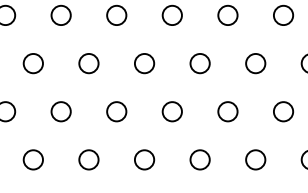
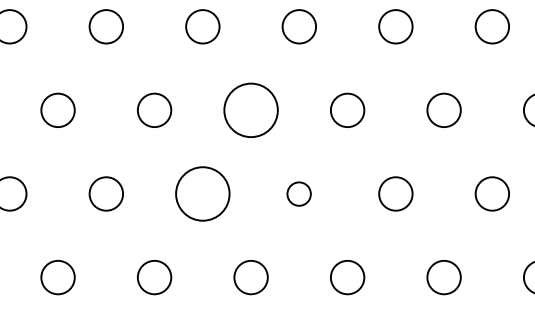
circle: (144, 63) -> (251, 110), size x1.6
circle: (116, 111) -> (202, 193), size x1.6
circle: (171, 111) -> (297, 193), size x0.7

